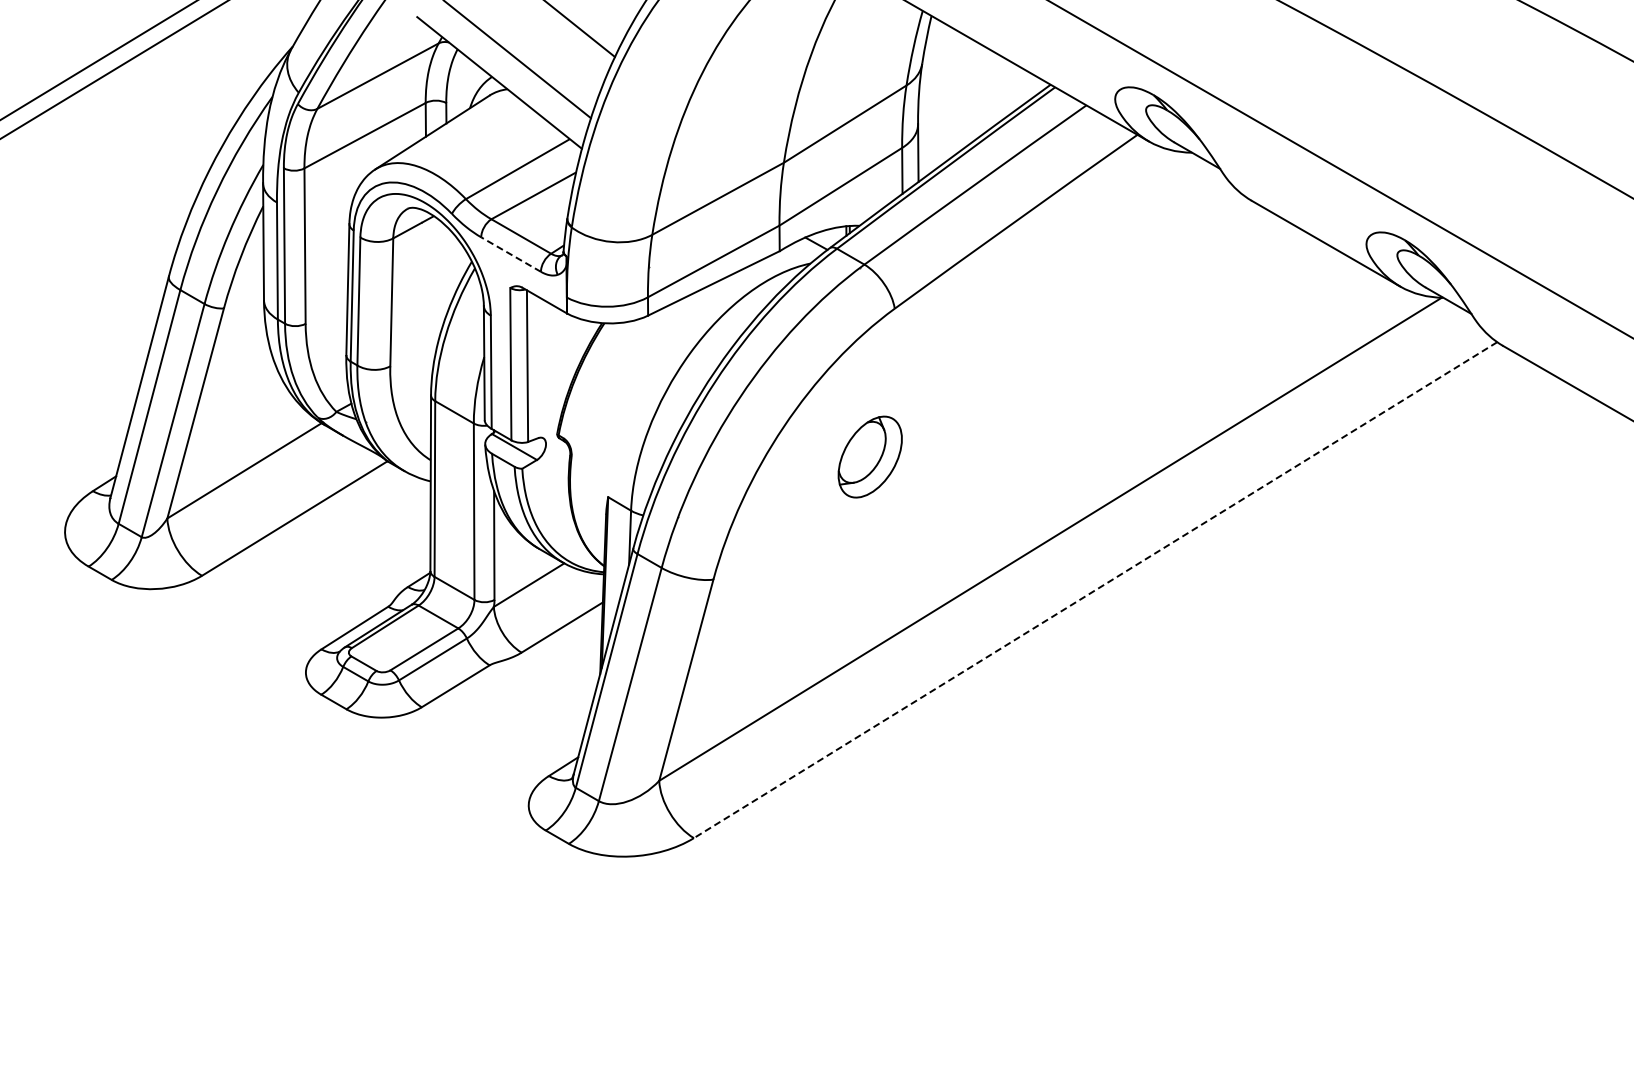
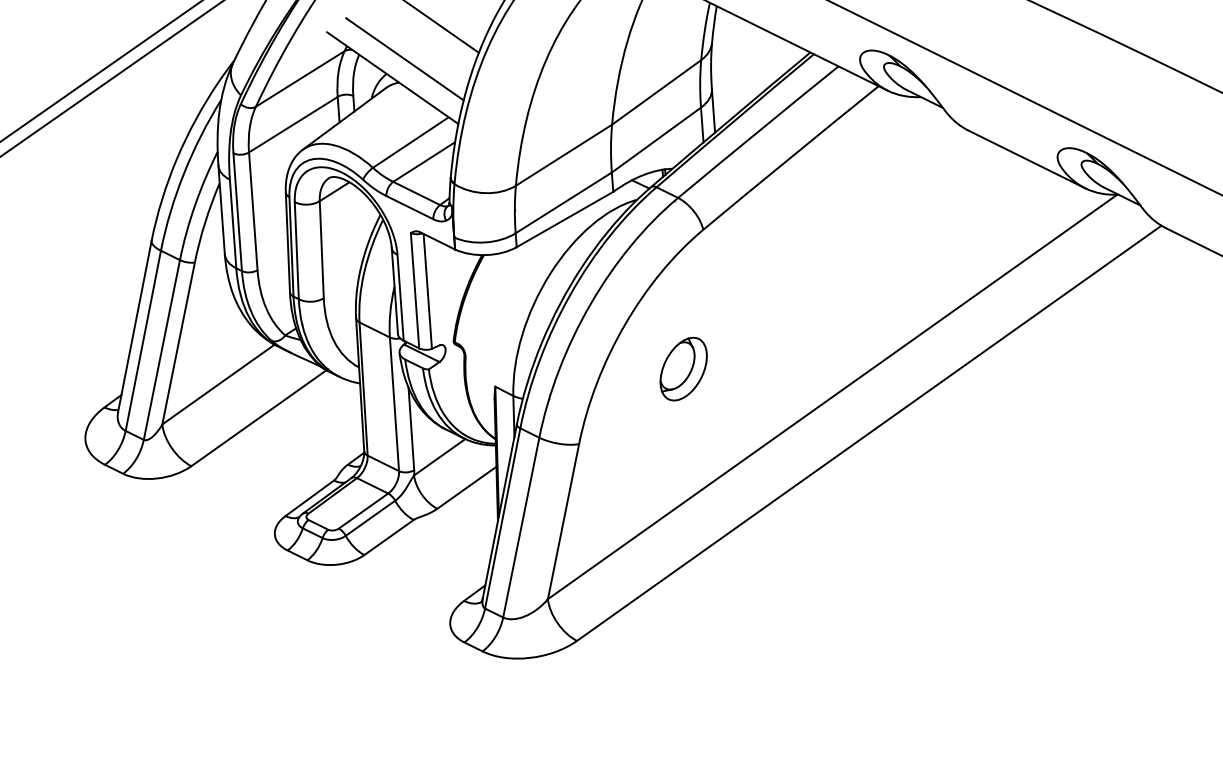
line: (510, 254) -> (409, 207), dashed -> solid
part: (869, 456) -> (683, 368), moved
line: (1095, 590) -> (869, 433), dashed -> solid

